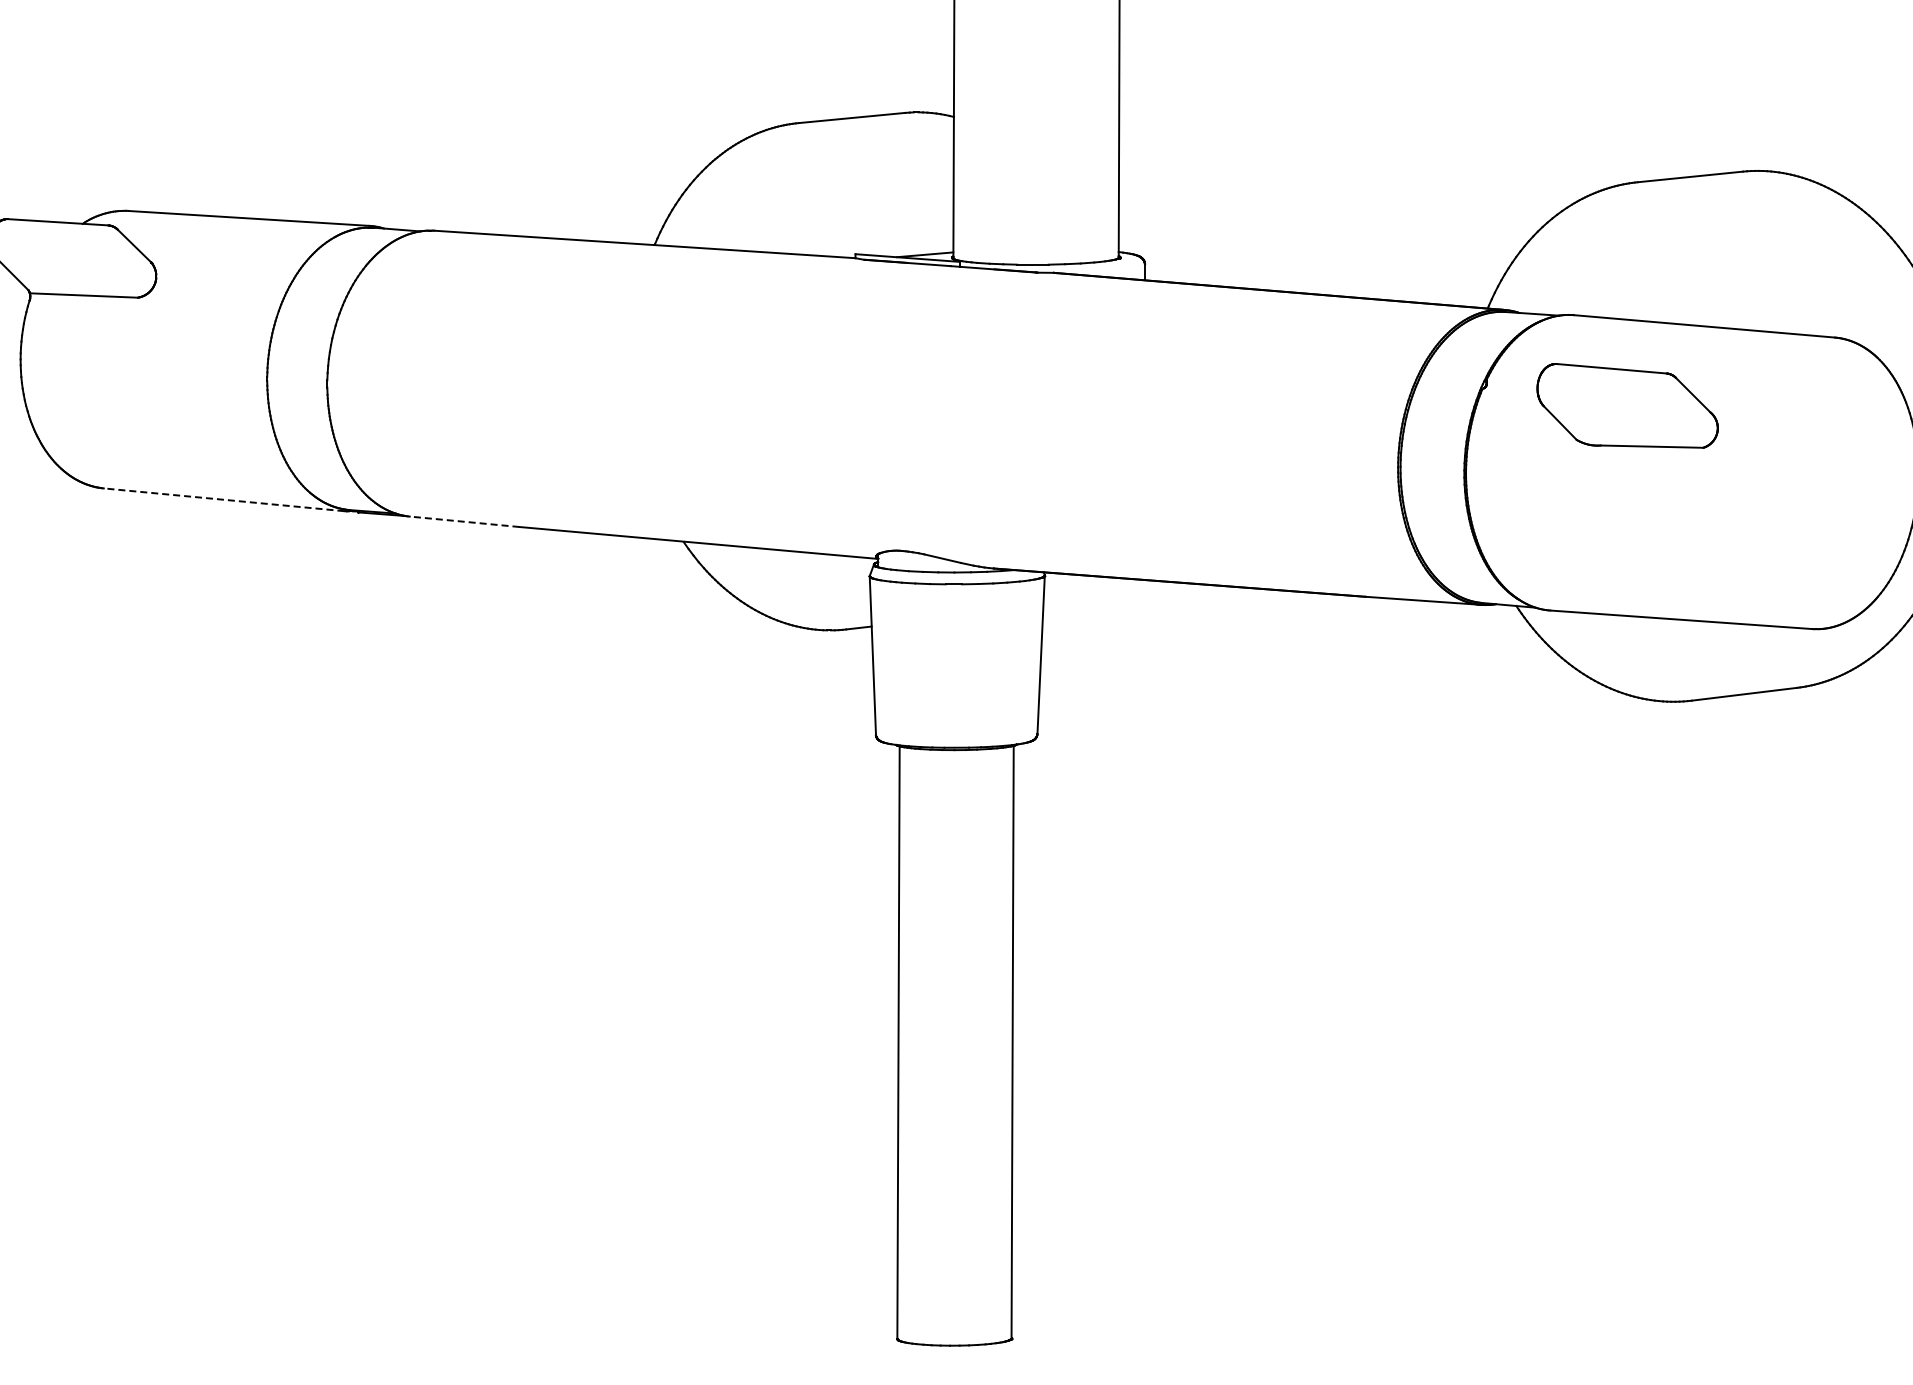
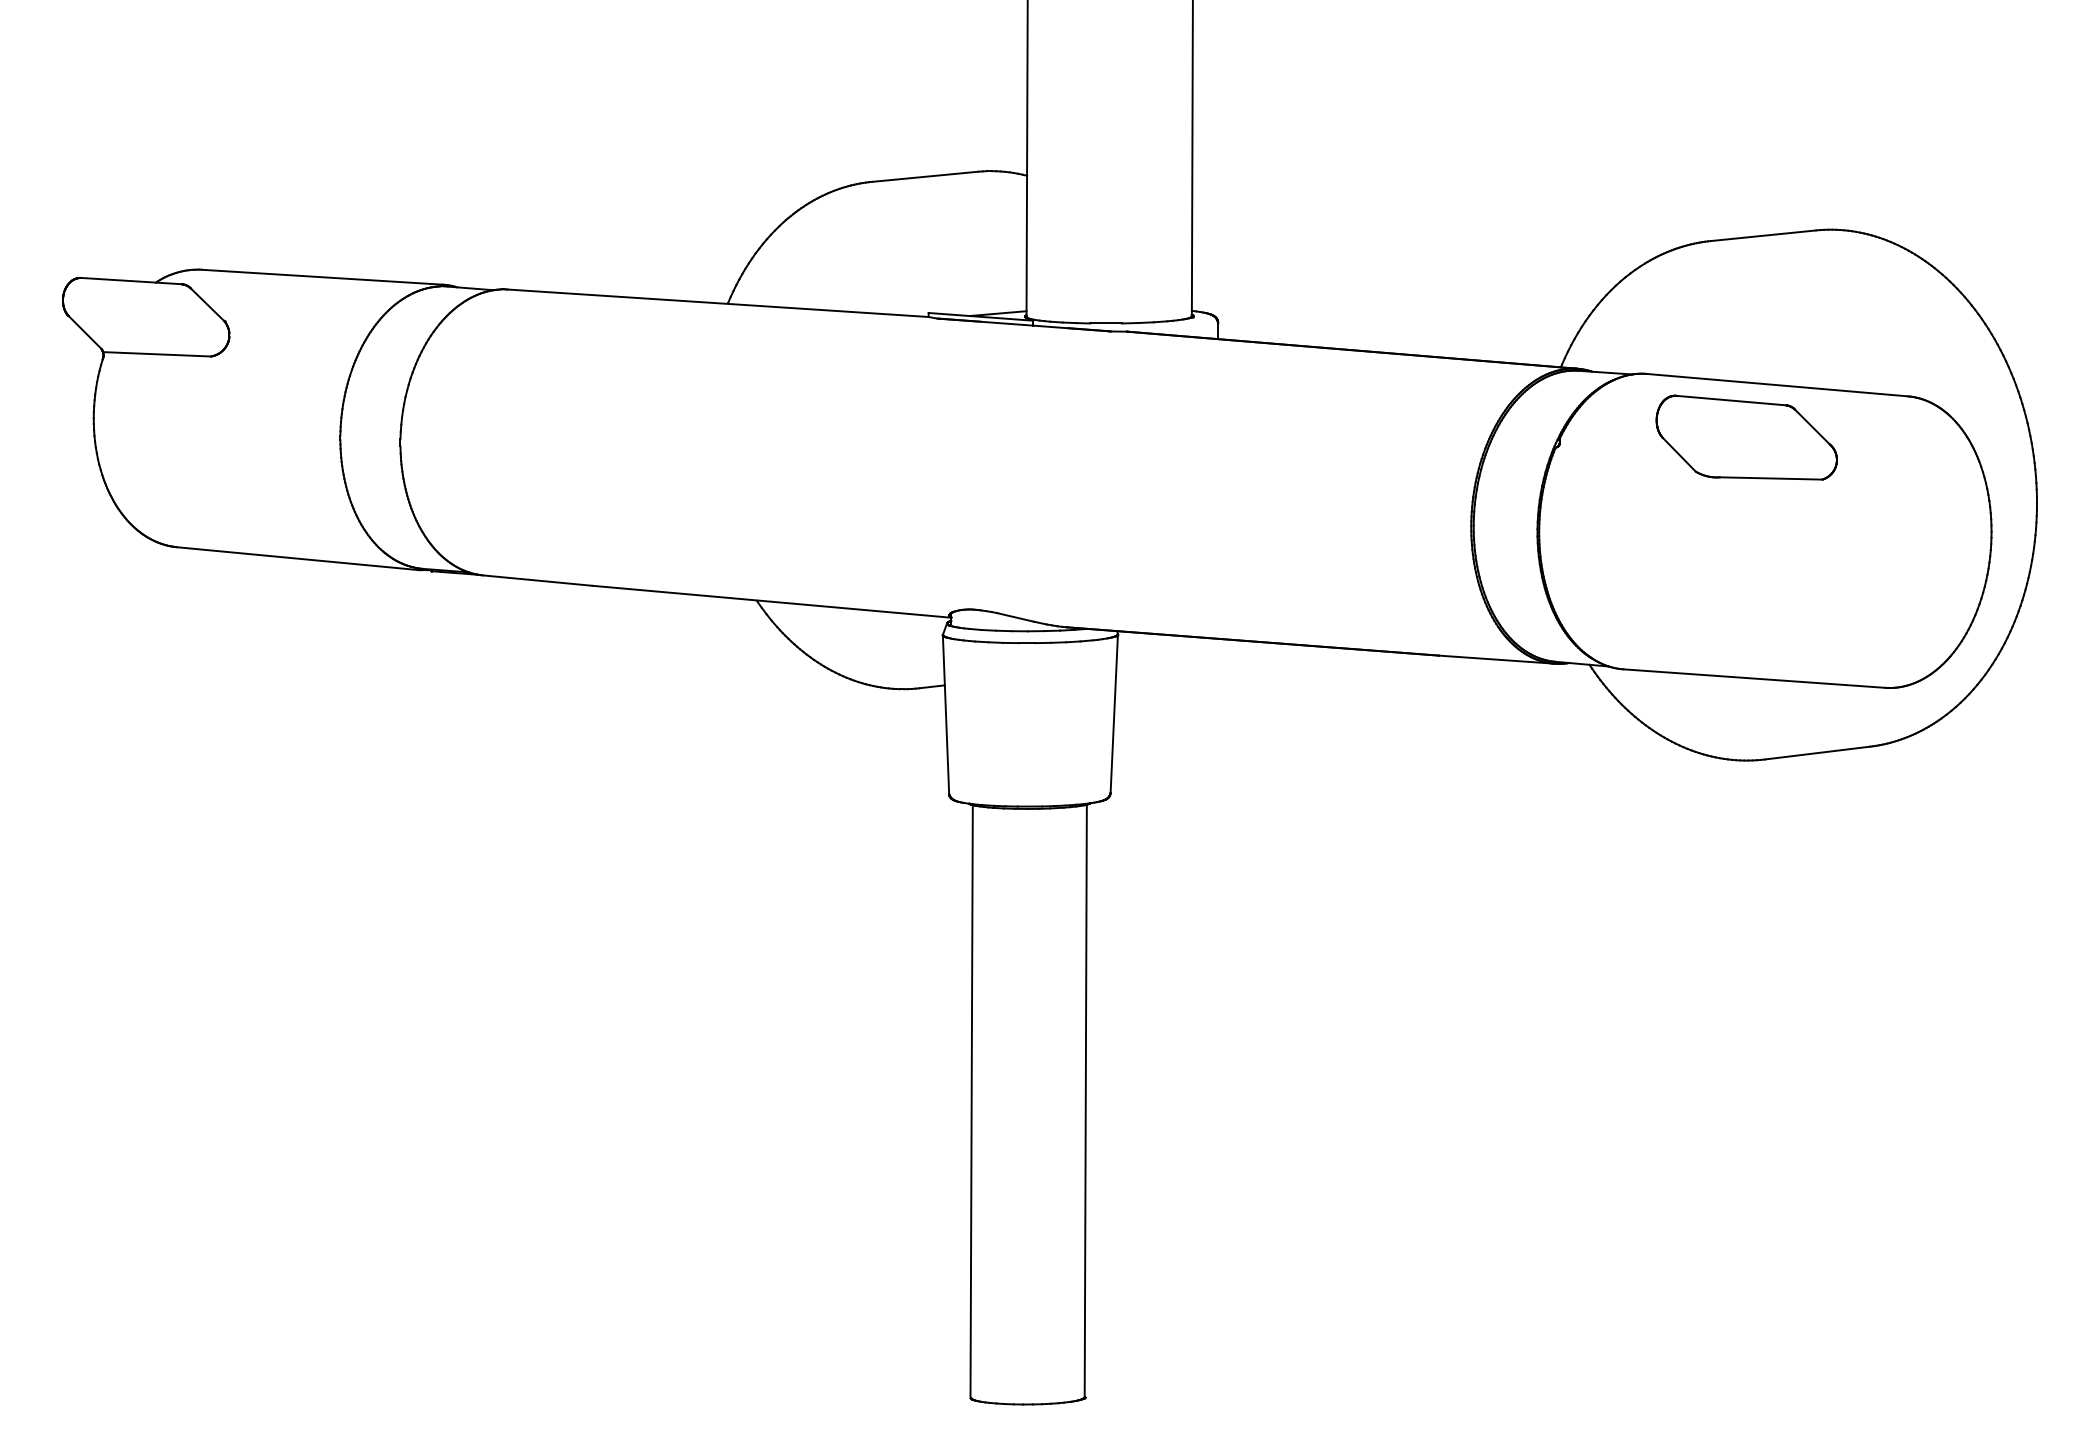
part: (1627, 405) -> (1746, 437), moved
line: (224, 499) -> (297, 558), dashed -> solid
line: (464, 521) -> (537, 580), dashed -> solid

